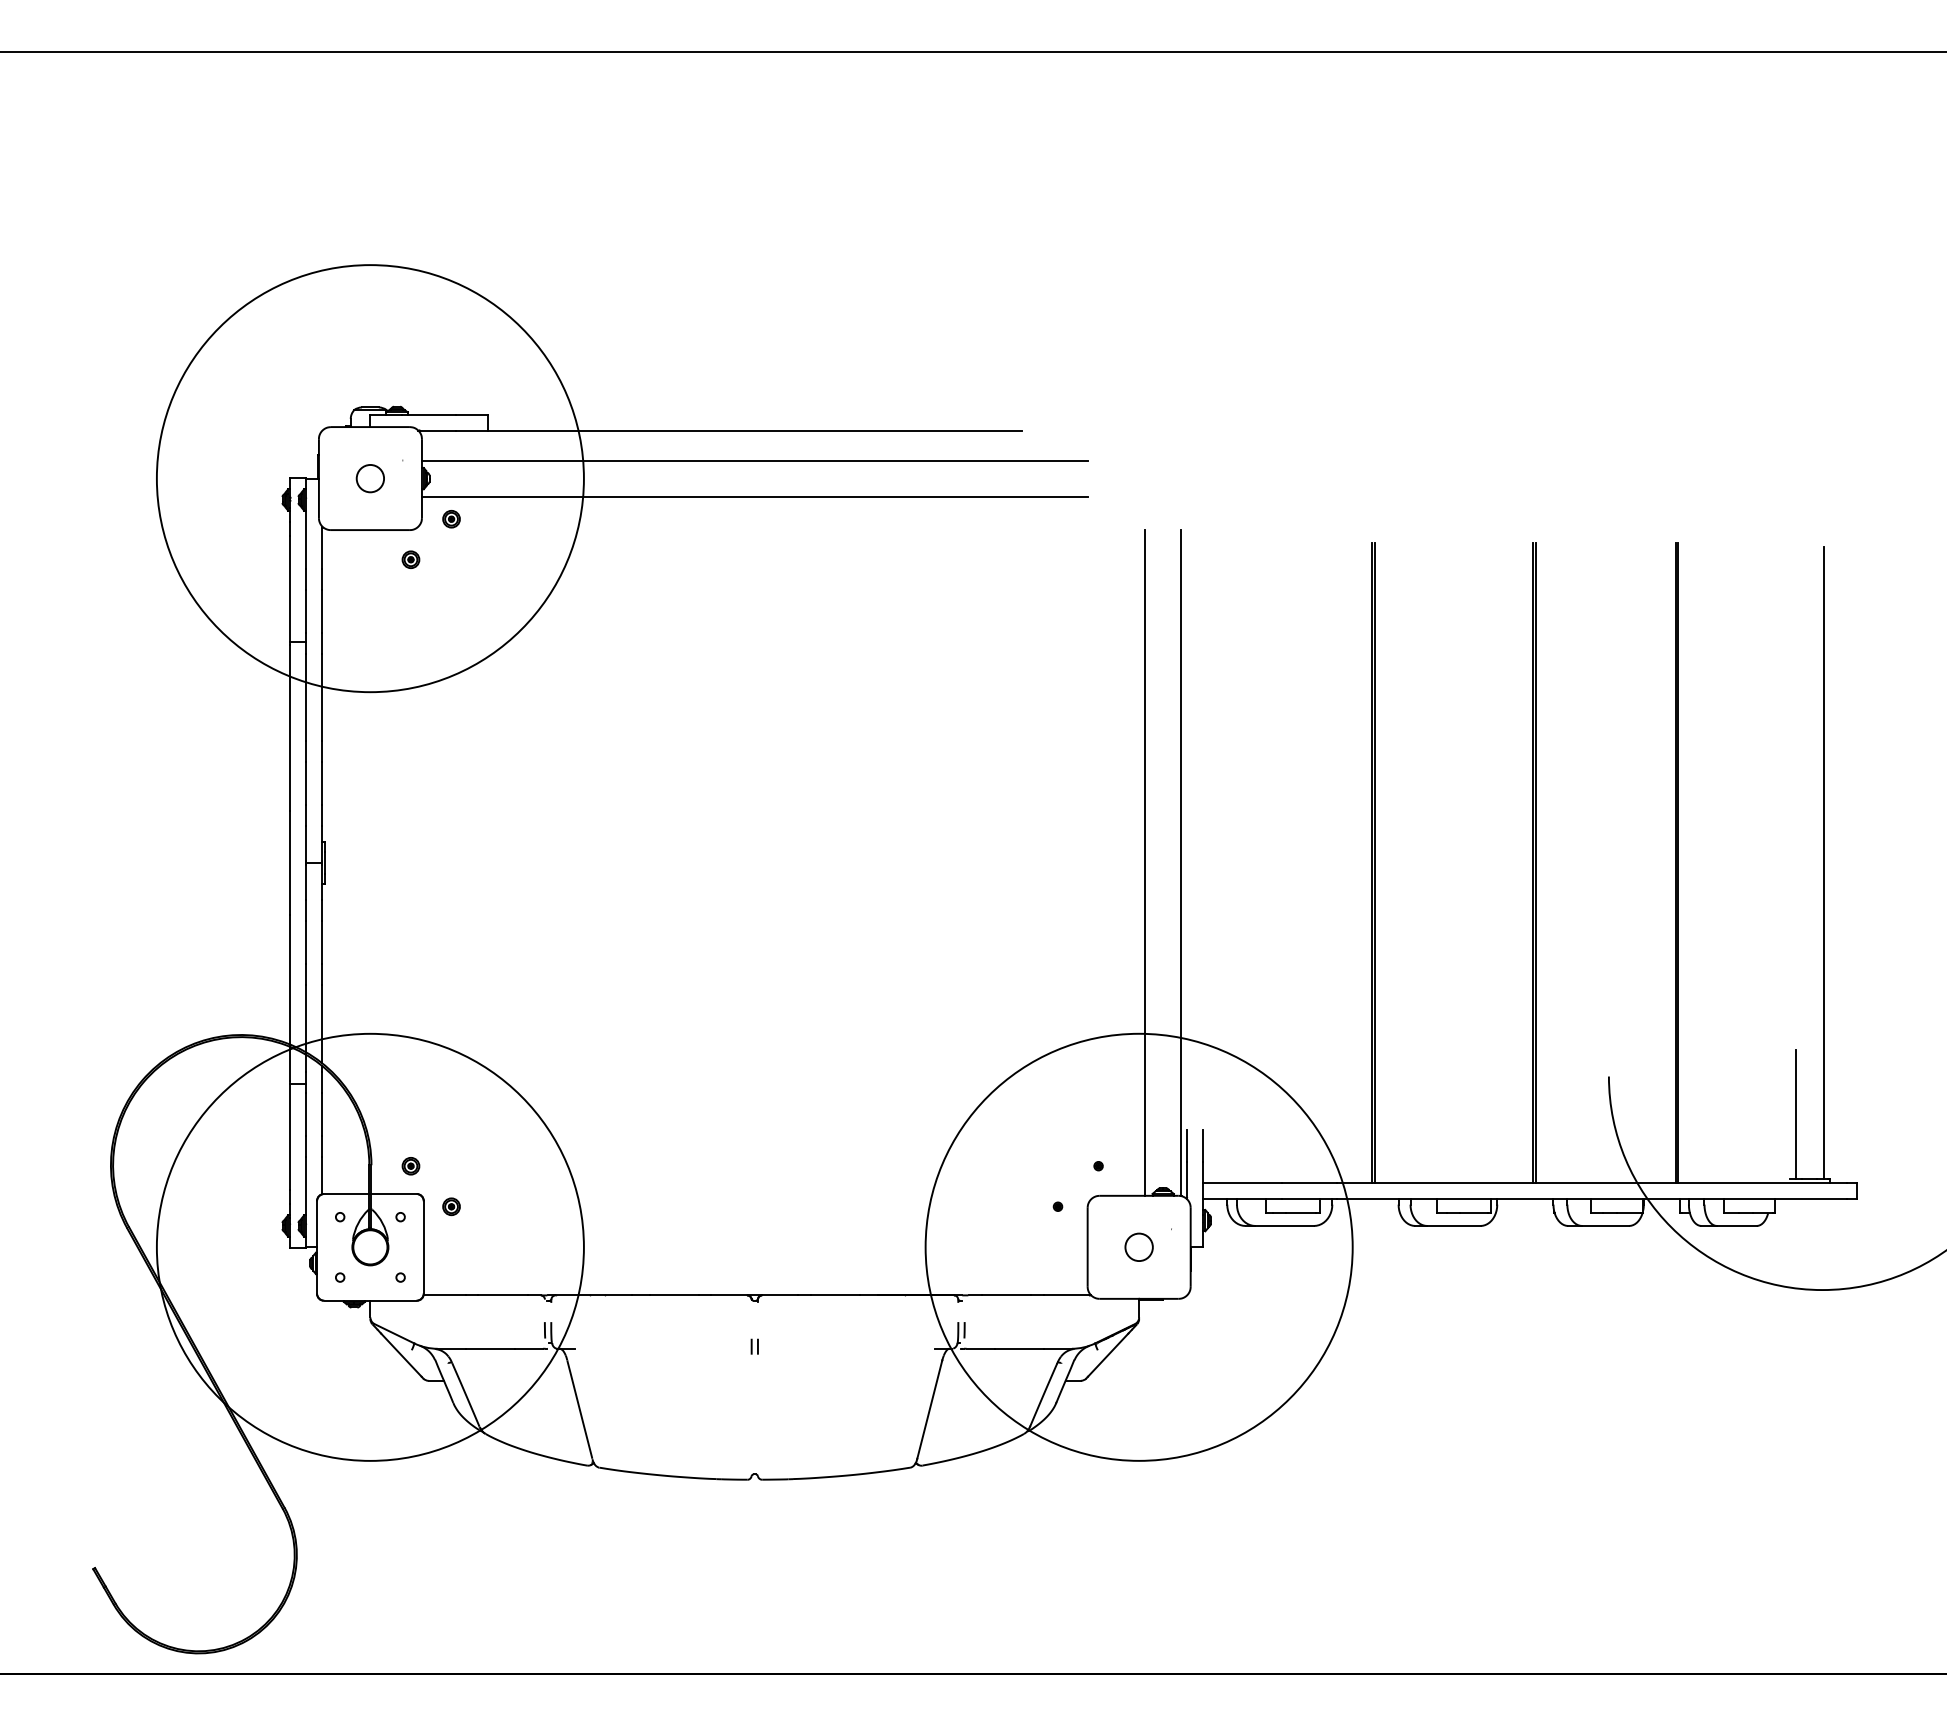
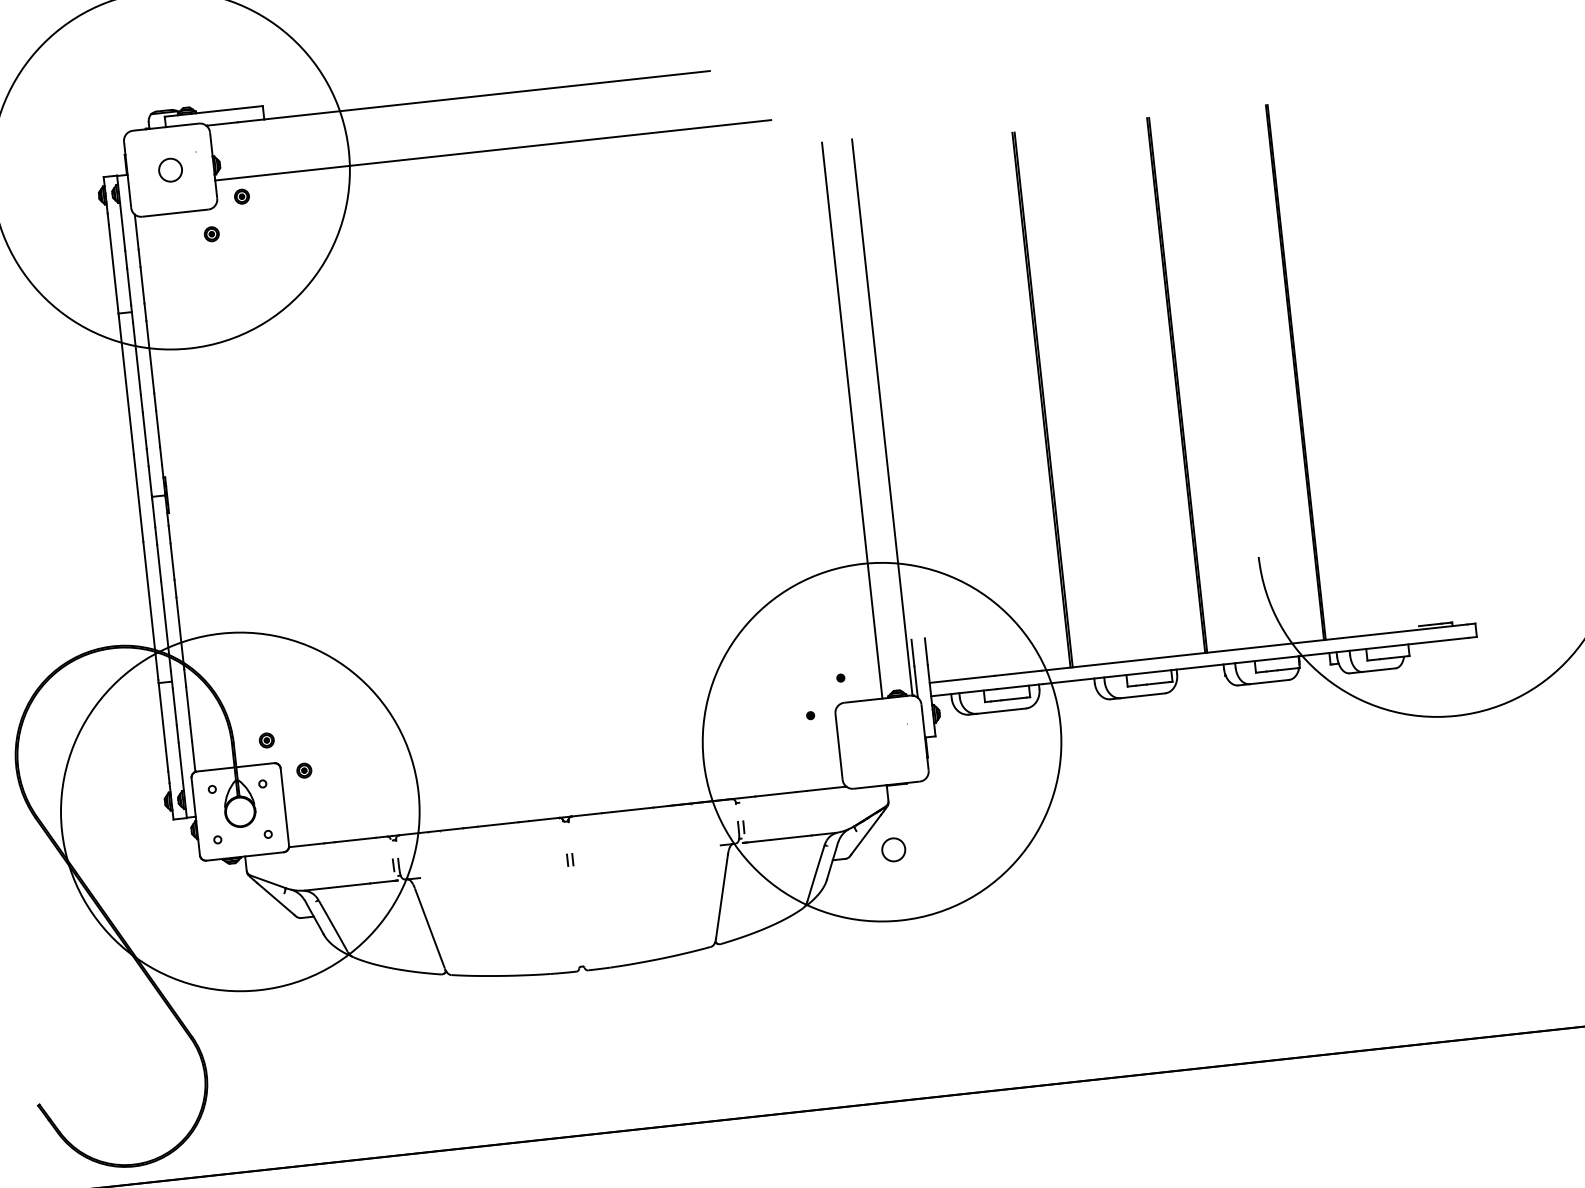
line: (754, 460) -> (489, 120), removed
line: (1823, 862) -> (1418, 358), removed
line: (1796, 1114) -> (1418, 571), removed
circle: (1138, 1246) -> (893, 849), moved

